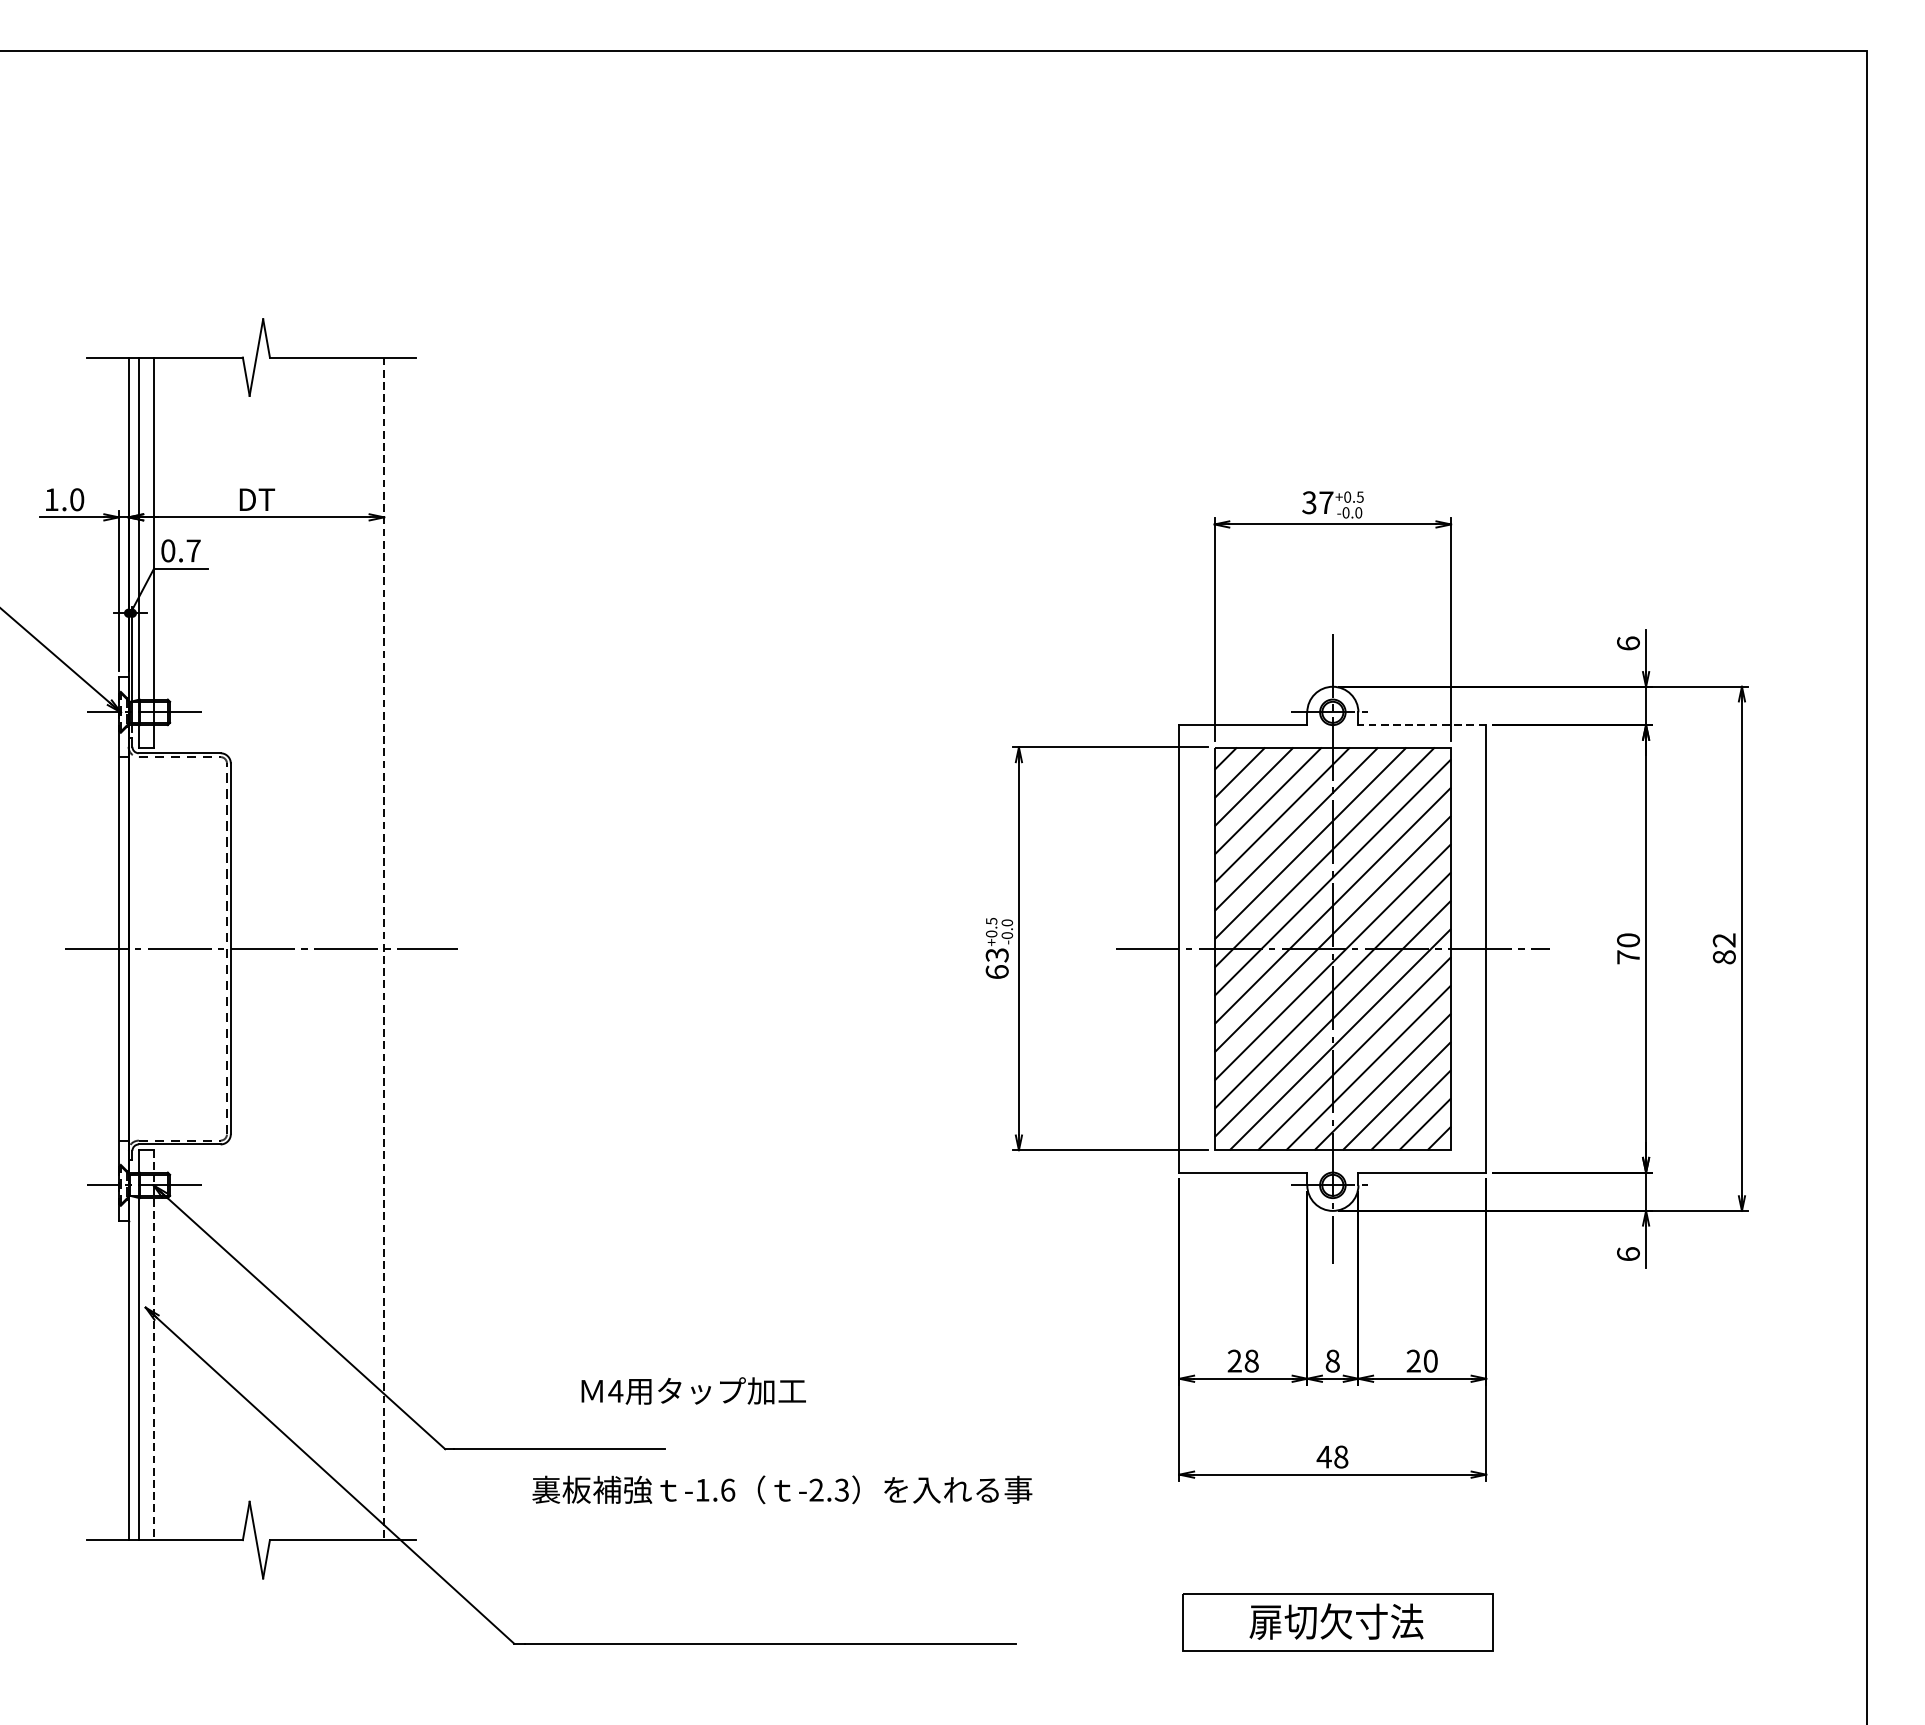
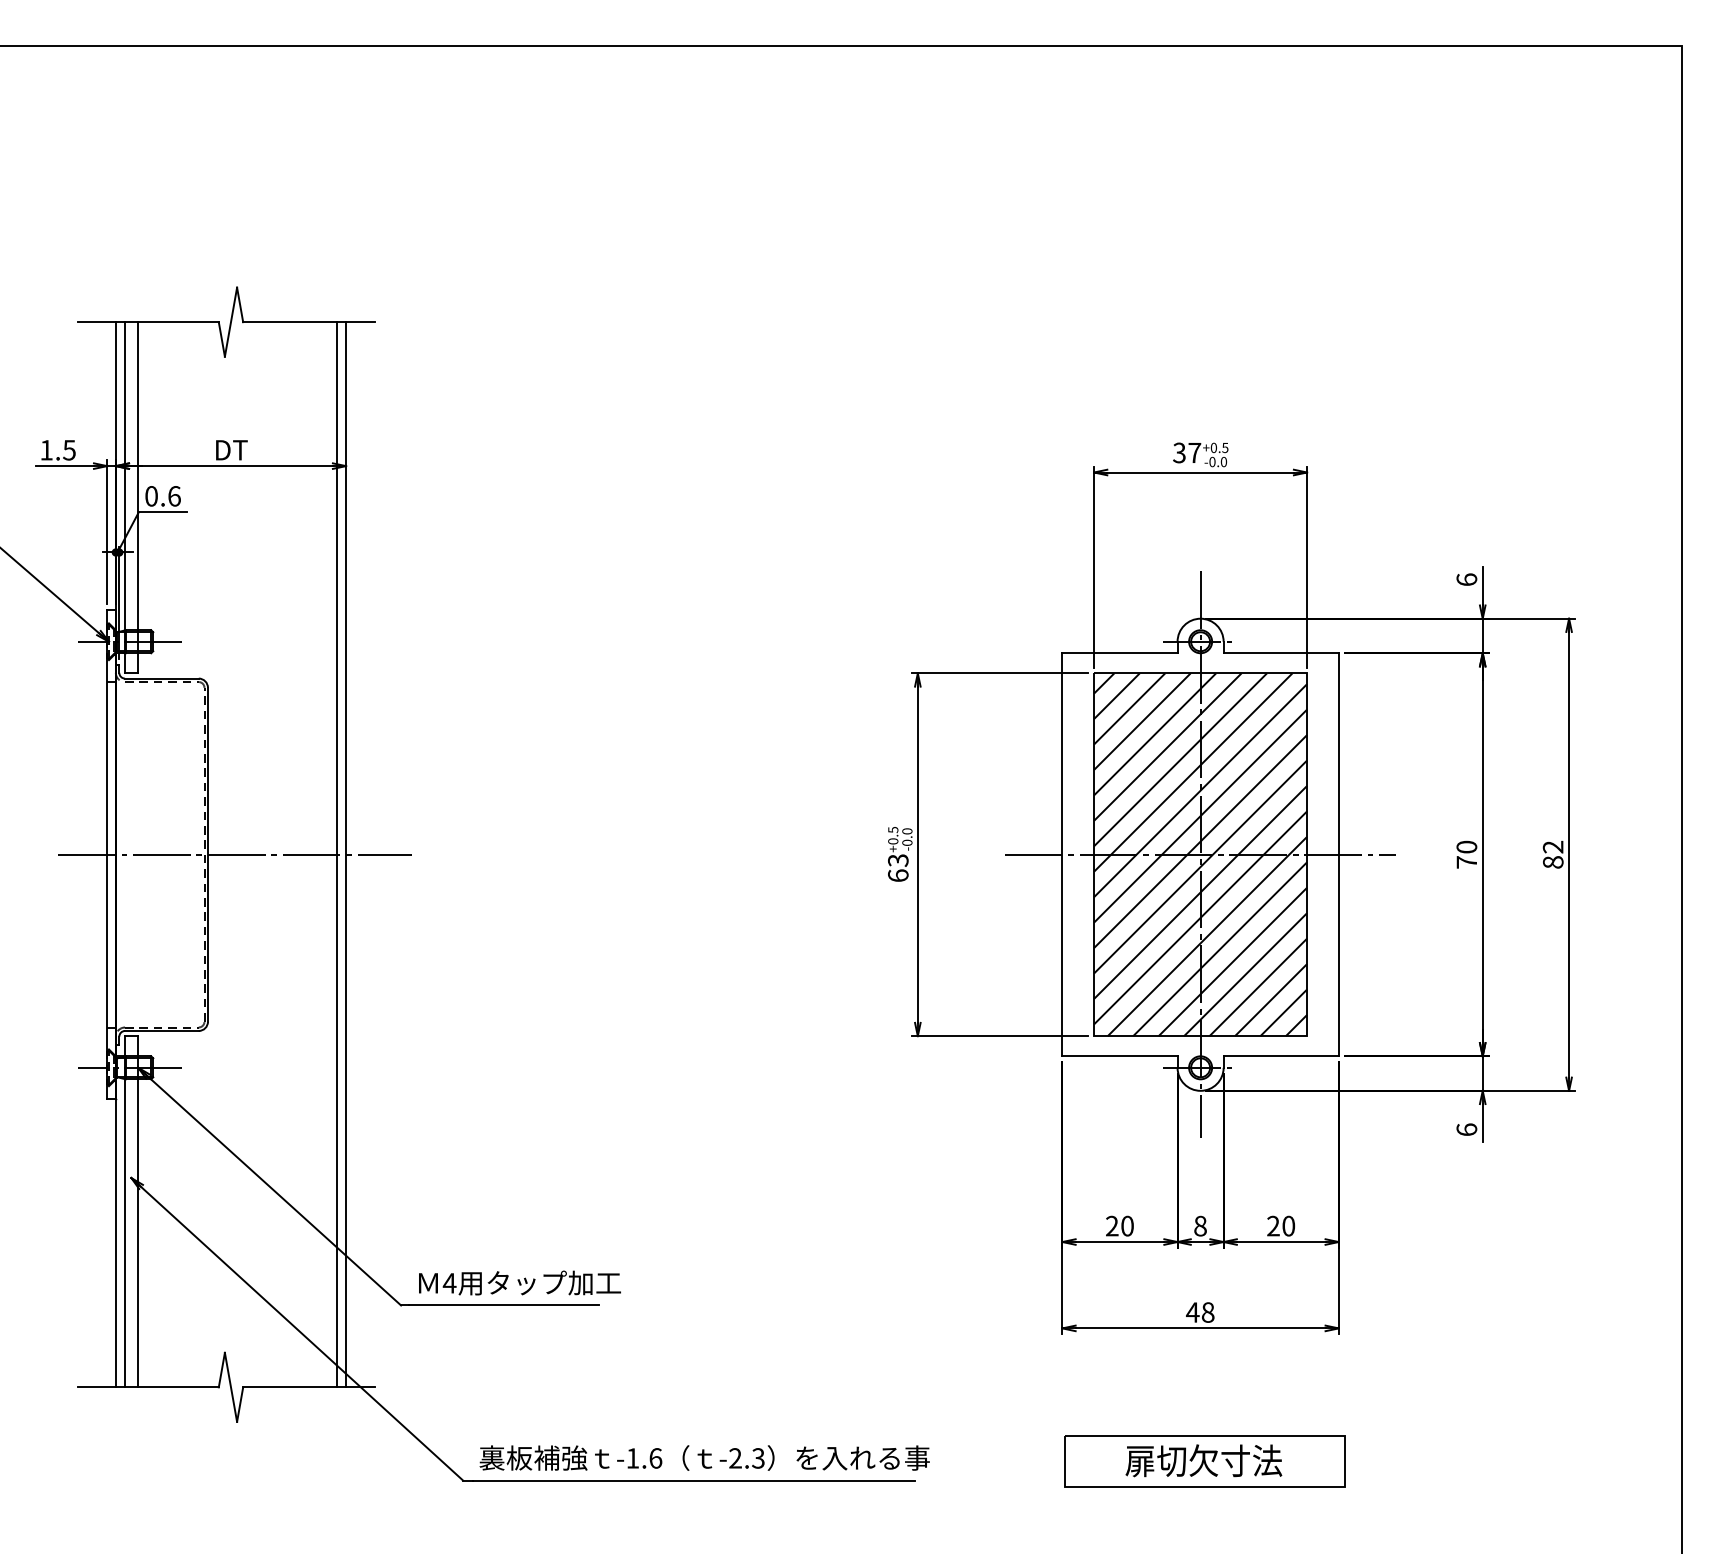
text: (77, 498) -> (69, 449), 1.0 -> 1.5
text: (193, 551) -> (174, 496), 0.7 -> 0.6
line: (1422, 725) -> (1281, 653), dashed -> solid
line: (373, 948) -> (336, 854), added
line: (384, 948) -> (346, 854), dashed -> solid
line: (153, 1344) -> (138, 1211), dashed -> solid
text: (1251, 1361) -> (1127, 1226), 28 -> 20
text: (693, 1390) -> (519, 1282), moved
text: (782, 1489) -> (704, 1457), moved

